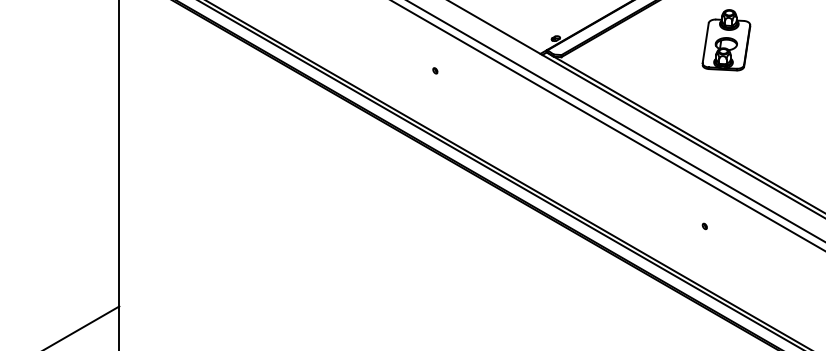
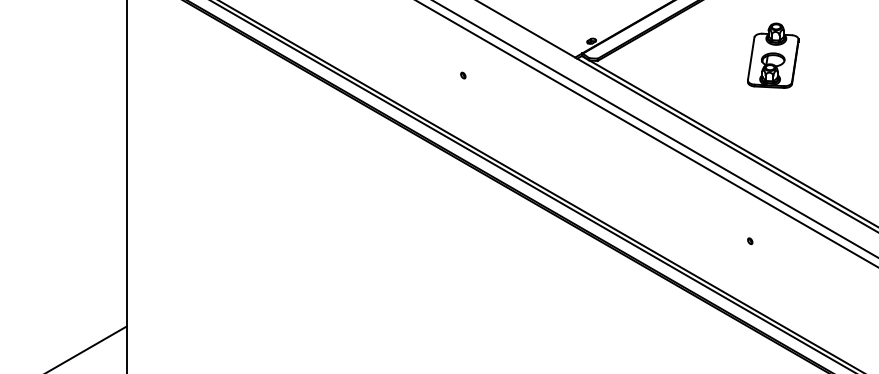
part: (726, 40) -> (773, 56), moved

